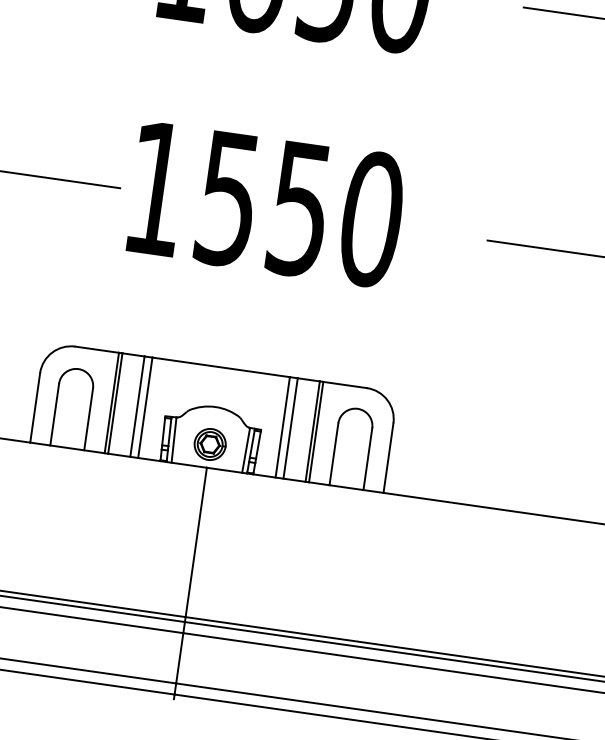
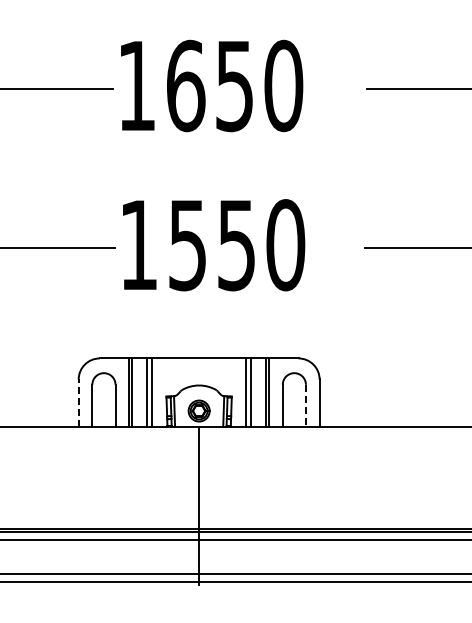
line: (34, 408) -> (78, 403), solid -> dashed
line: (367, 460) -> (305, 406), solid -> dashed

